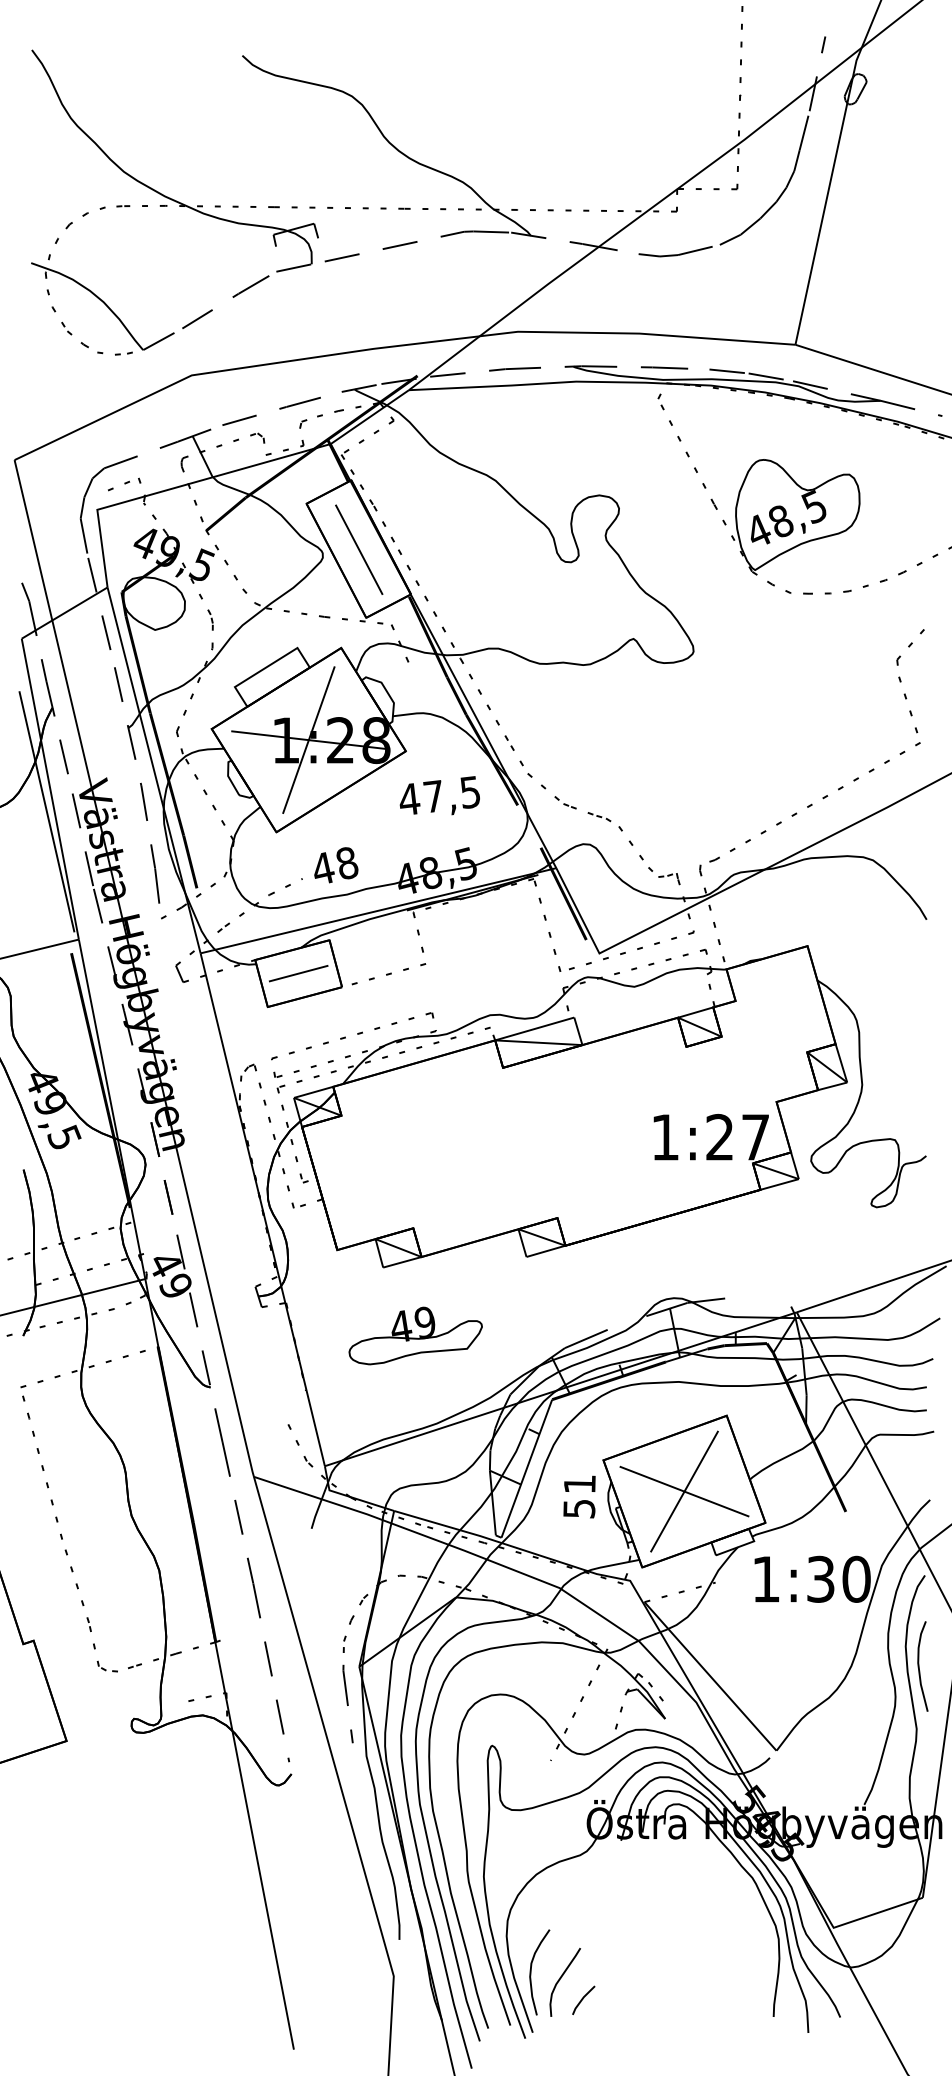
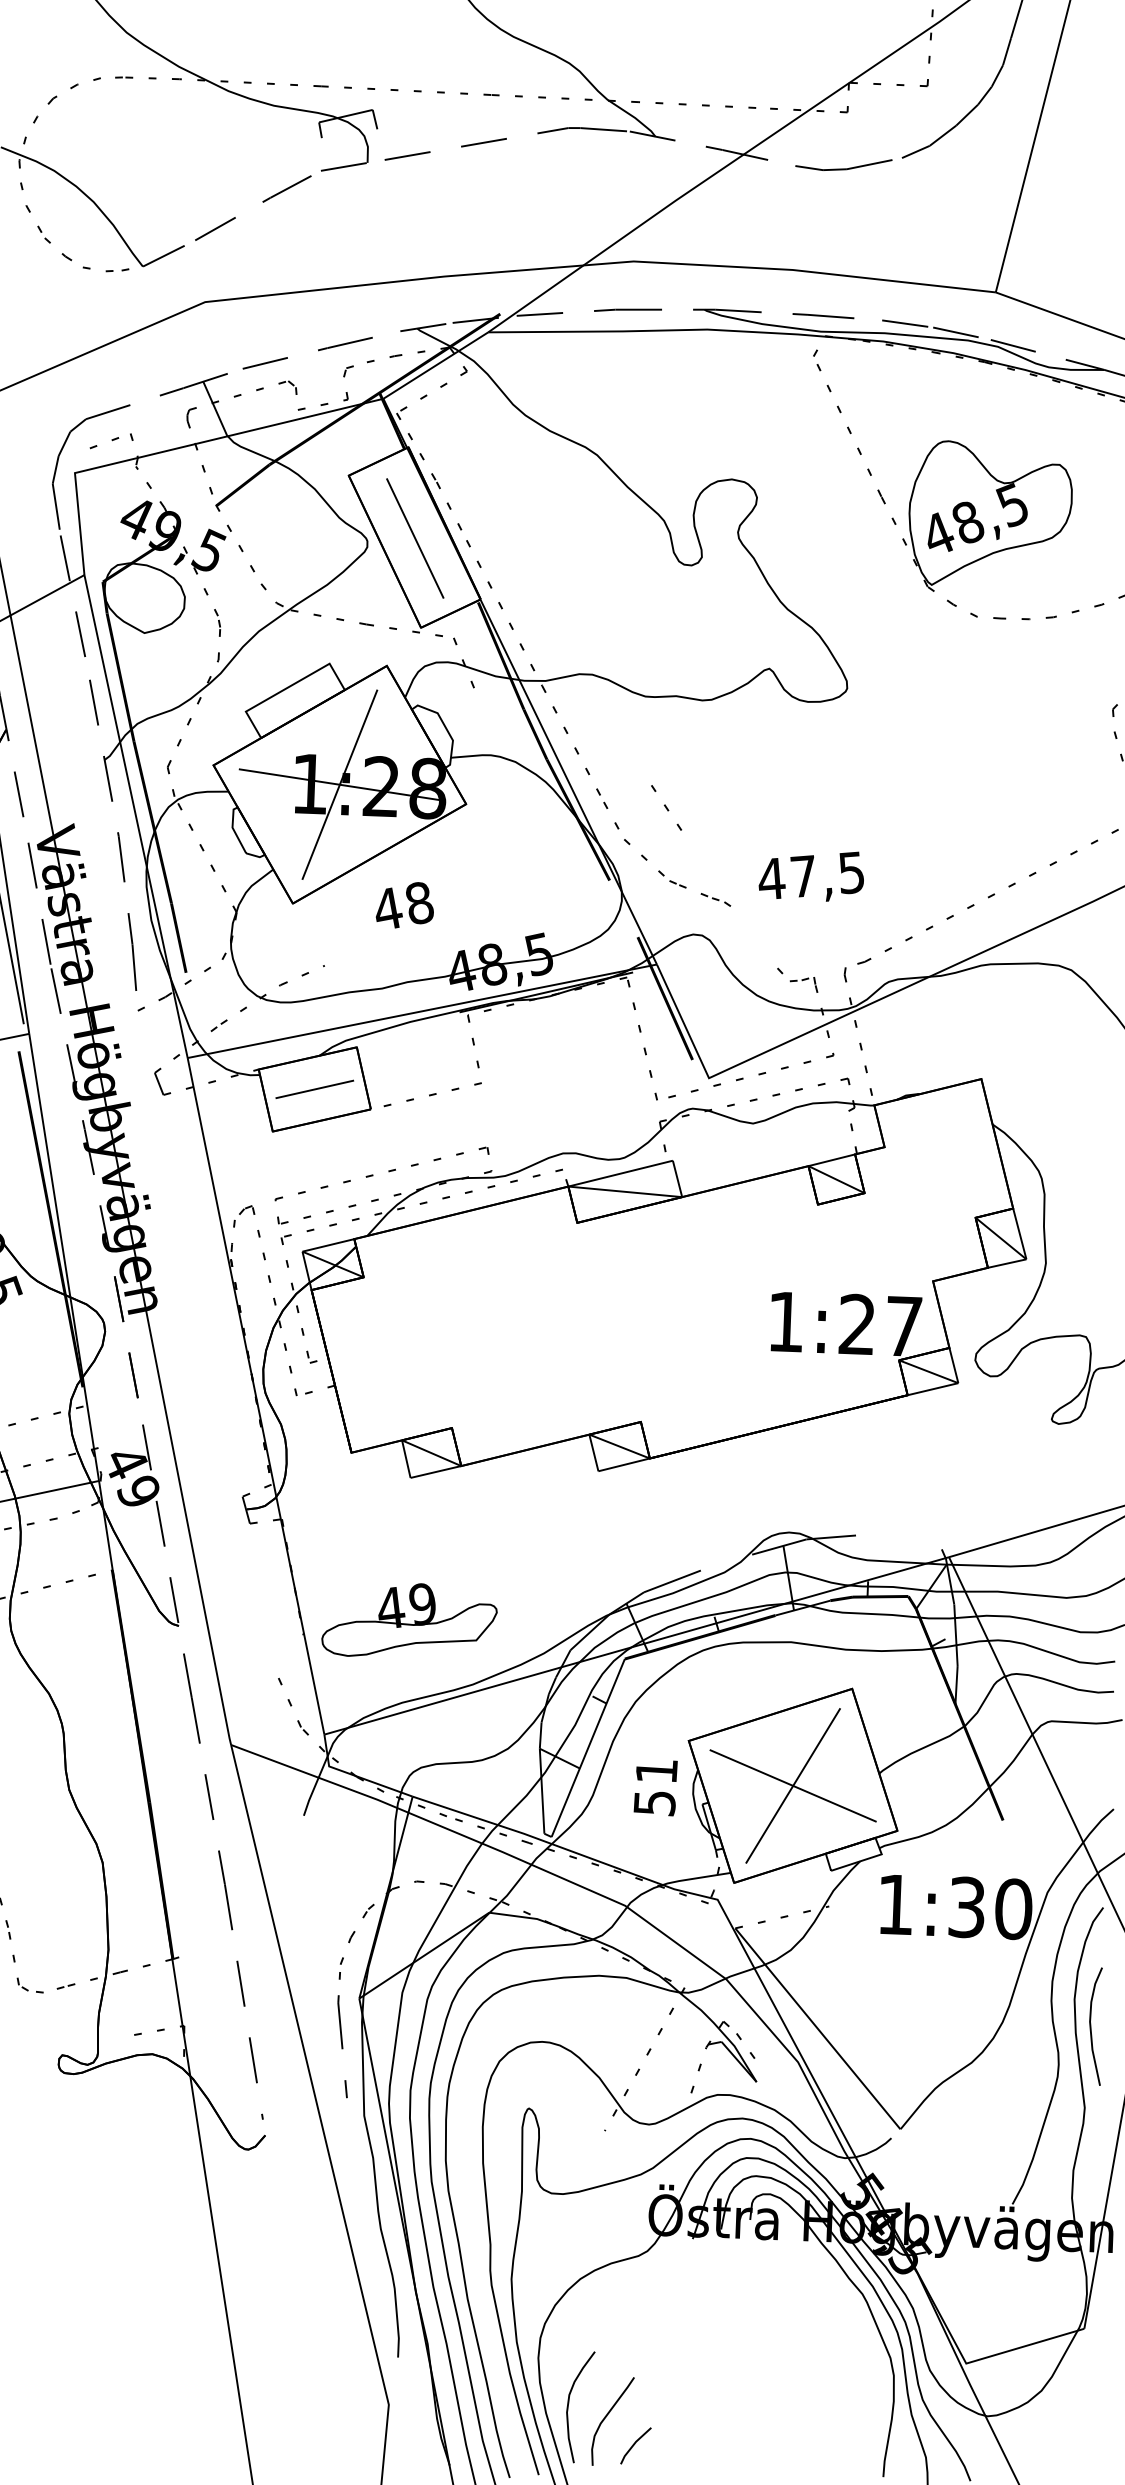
text: (439, 795) -> (811, 875), moved
line: (630, 843) -> (665, 808), moved
text: (336, 865) -> (405, 905), moved
part: (415, 1335) -> (409, 1620), moved

